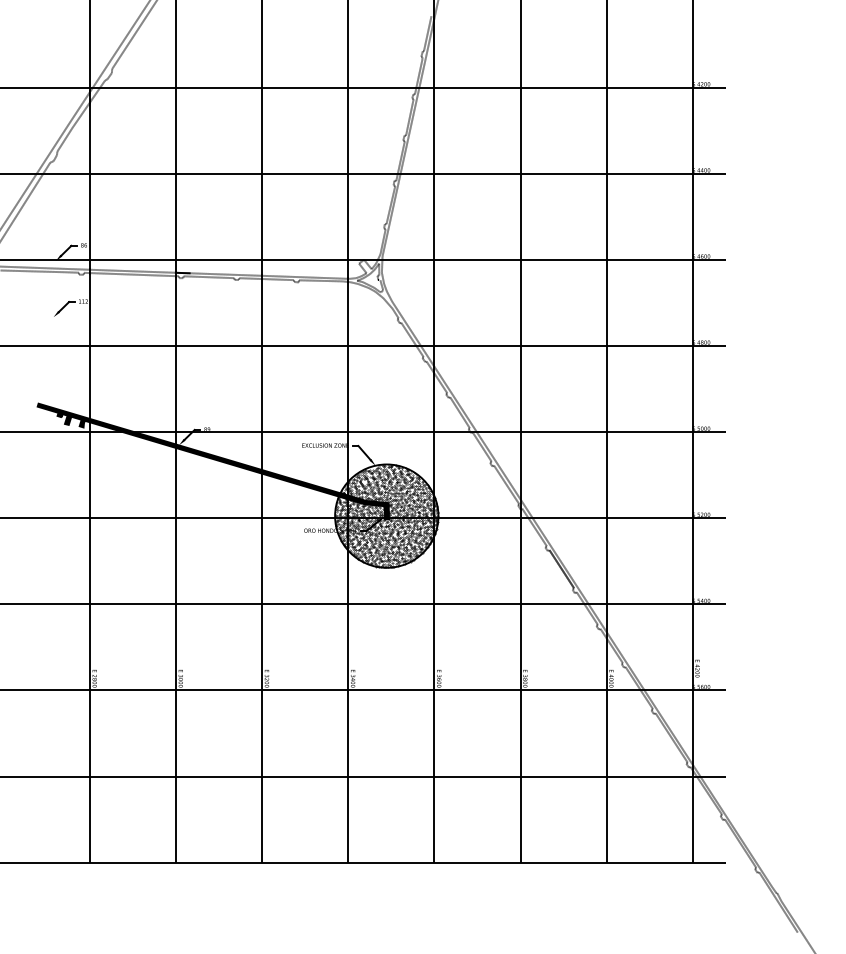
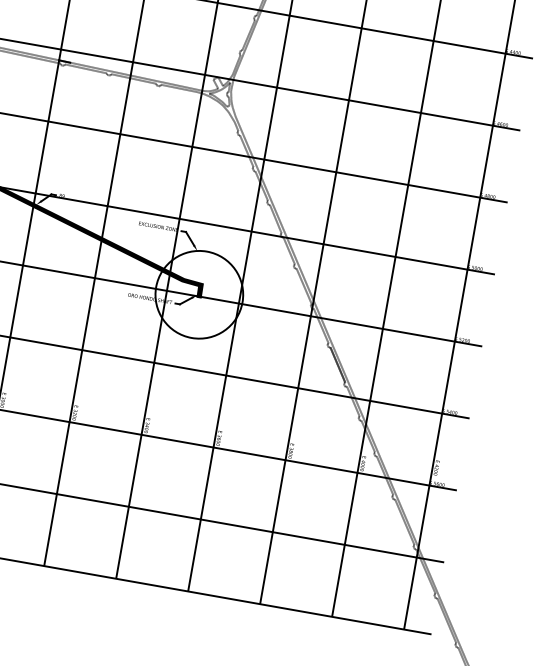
hatch: (386, 516) -> (199, 295), removed

